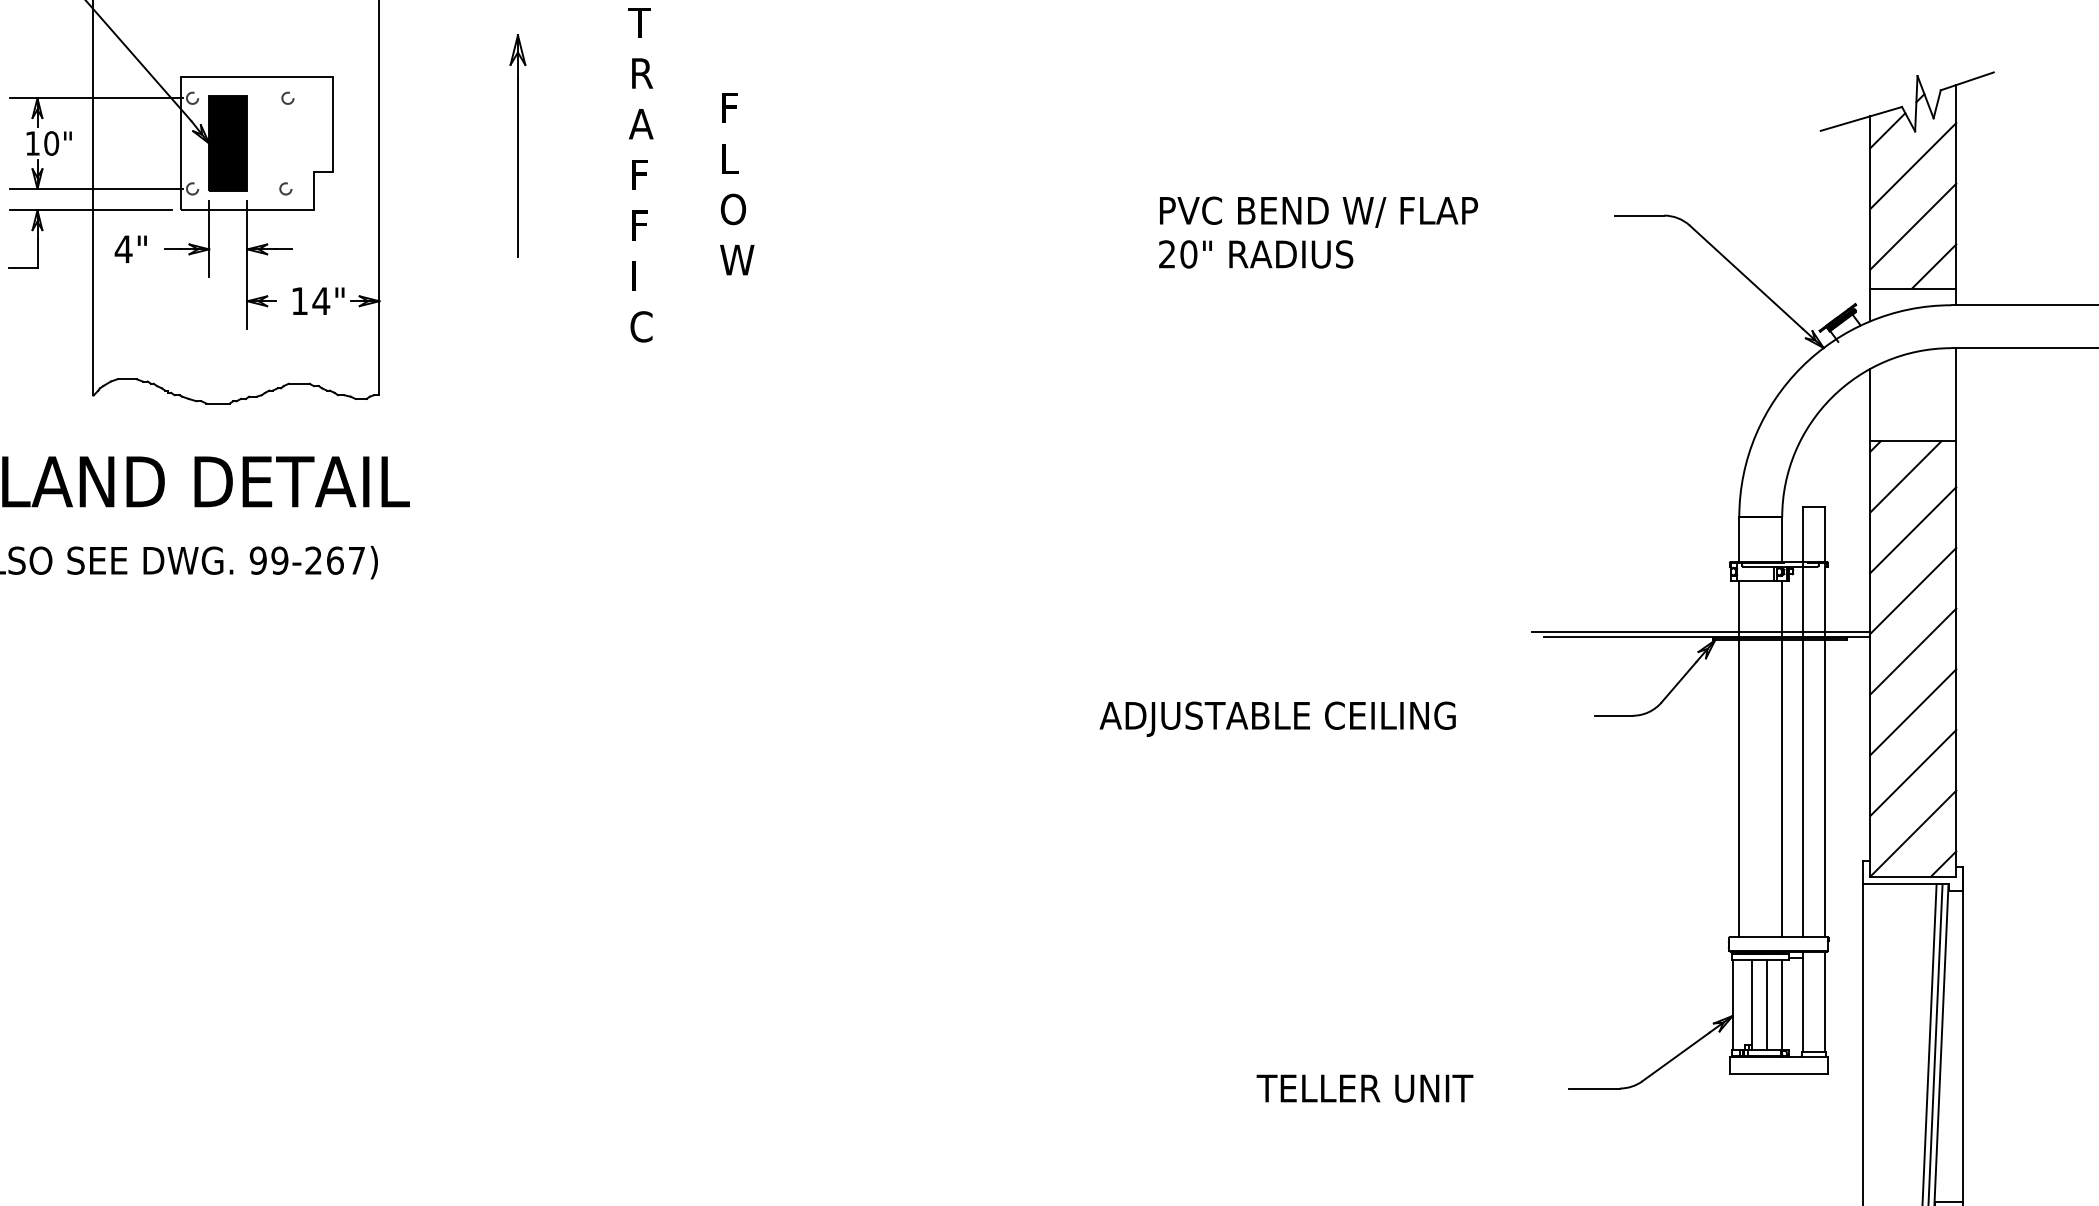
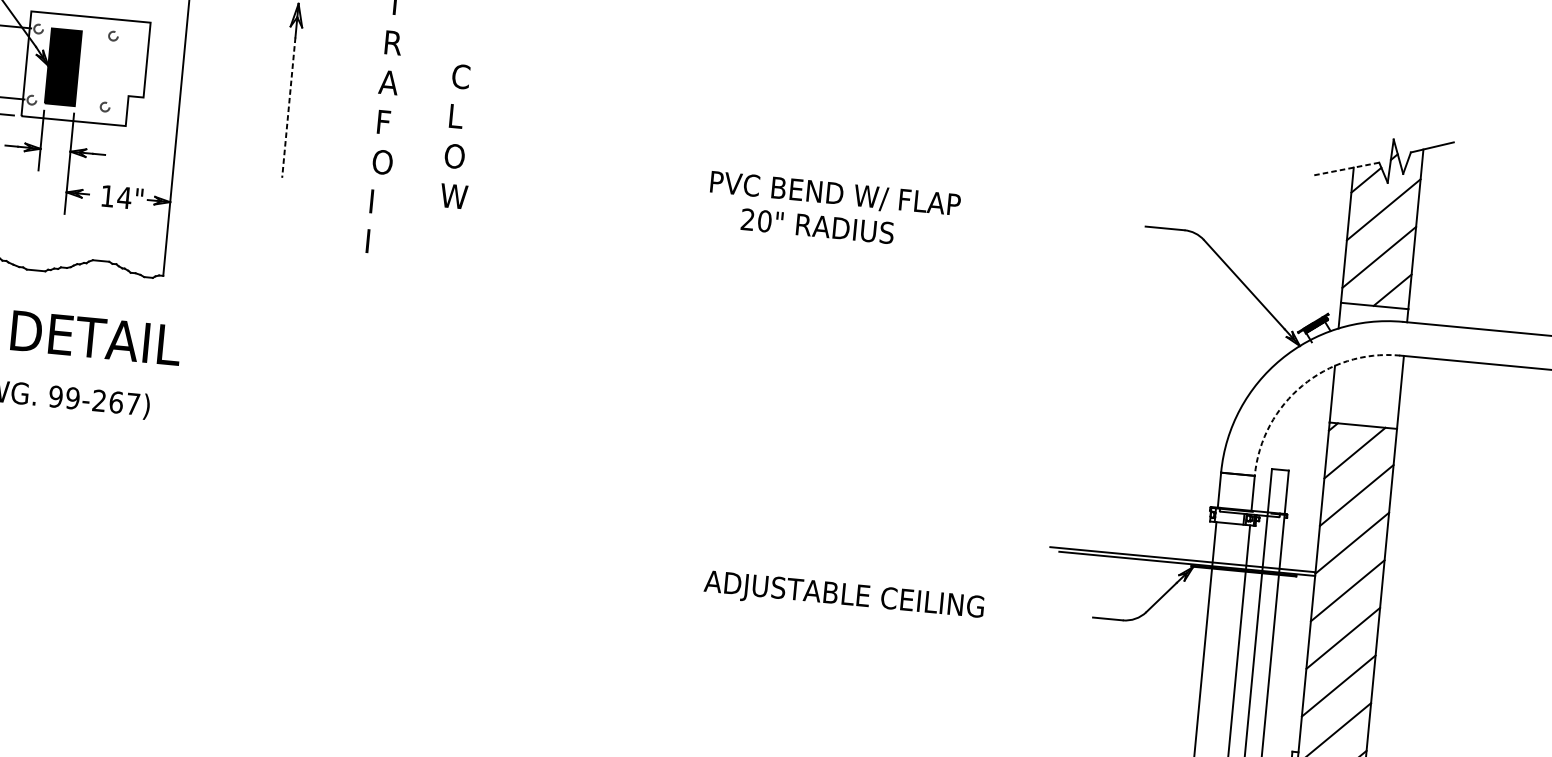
text: (731, 107) -> (460, 76), F -> C
line: (1860, 119) -> (1345, 169), solid -> dashed
line: (517, 168) -> (288, 108), solid -> dashed
text: (1318, 211) -> (835, 193), moved
text: (642, 225) -> (382, 162), F -> O
text: (1256, 254) -> (817, 226), moved
text: (641, 326) -> (373, 241), C -> I
arc: (1831, 397) -> (1302, 385), solid -> dashed

